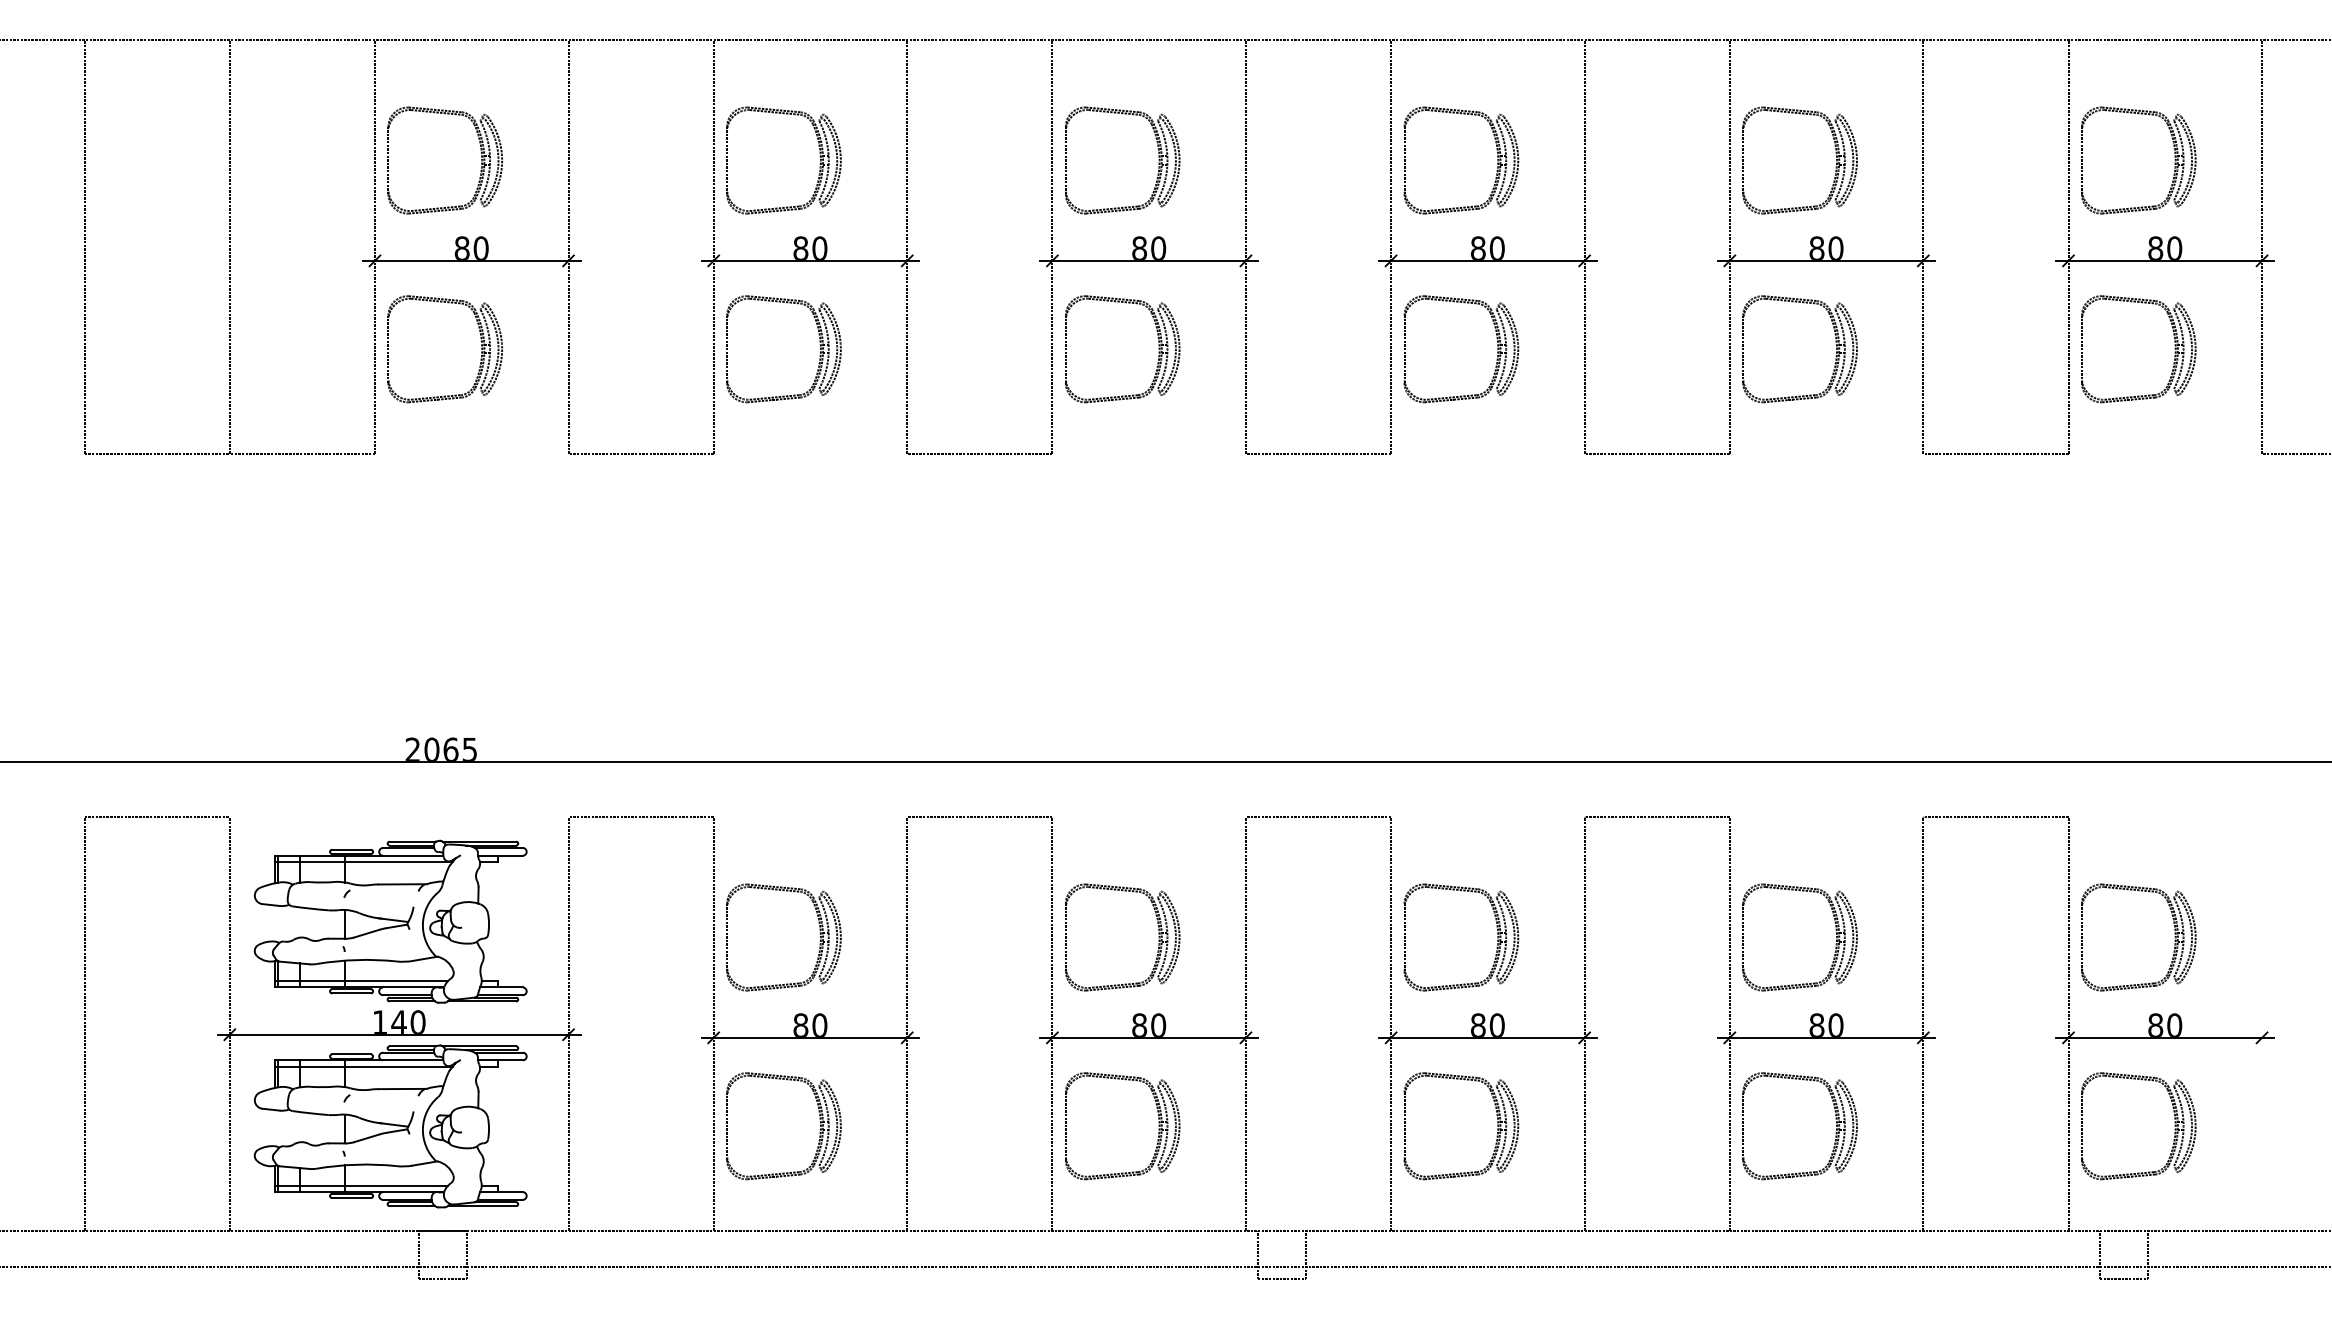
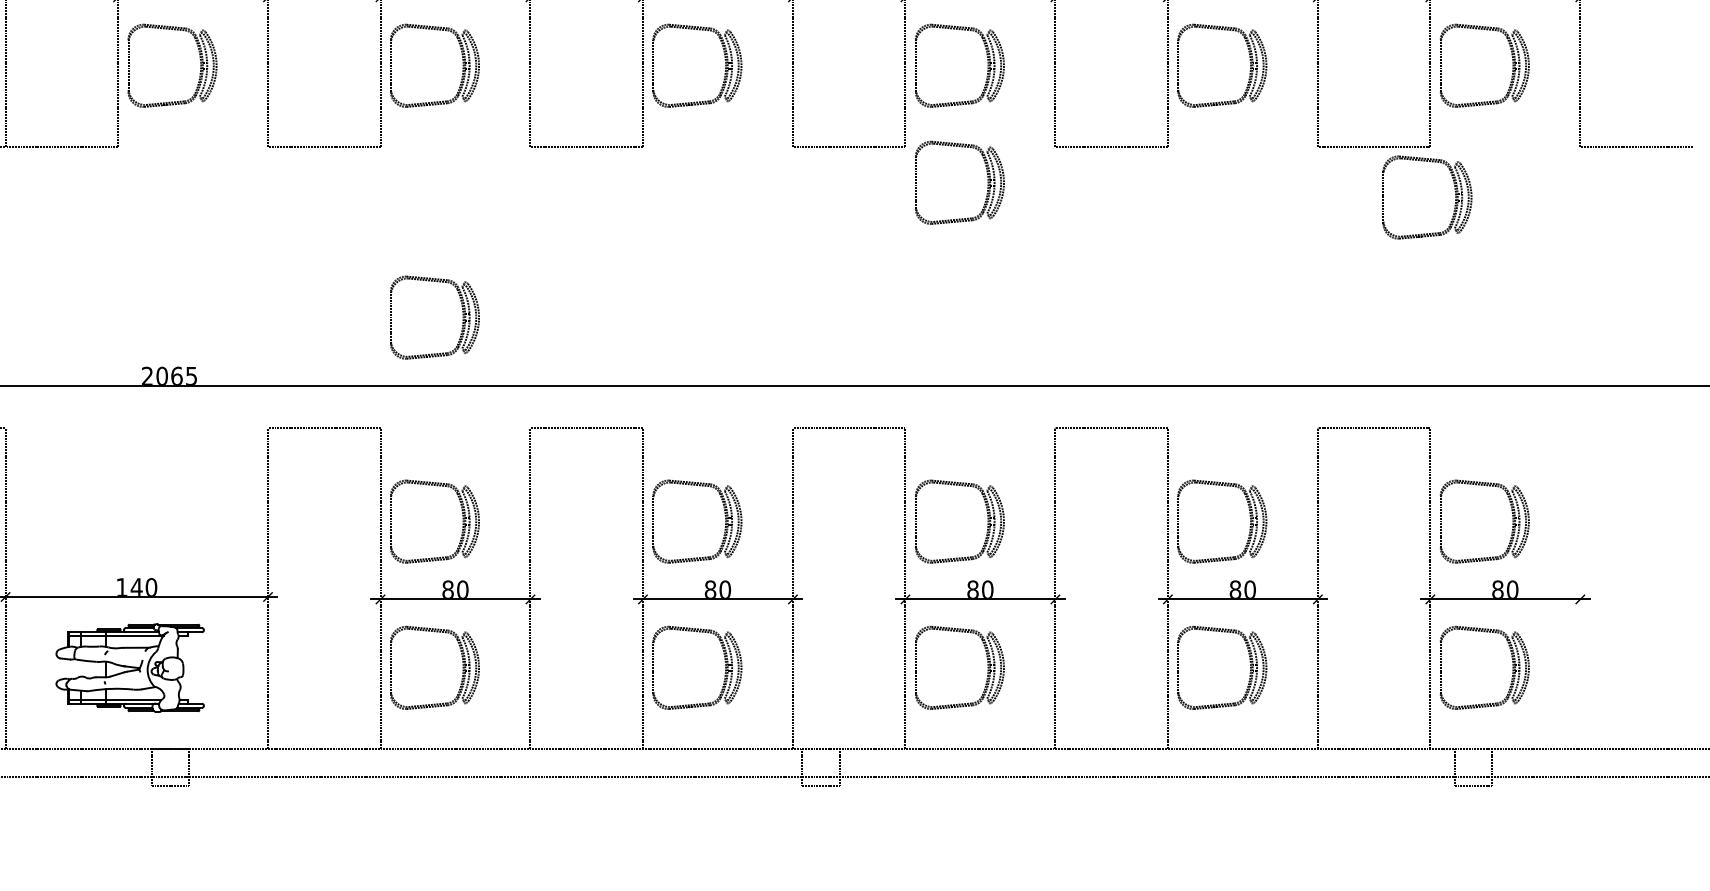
part: (1497, 500) -> (987, 183), added
part: (2100, 519) -> (1455, 197), added
part: (819, 669) -> (462, 313), added
part: (390, 921) -> (130, 509), removed
part: (390, 1126) -> (130, 668), size x0.7

